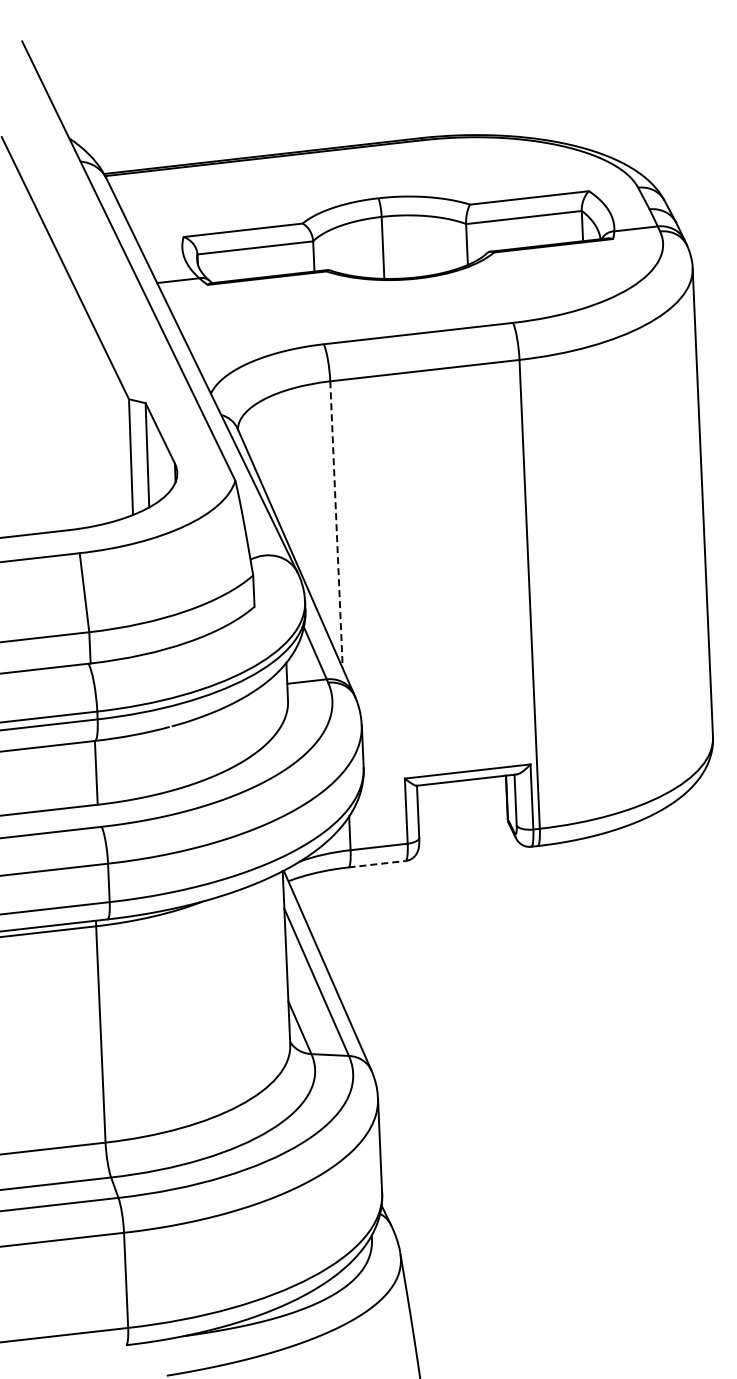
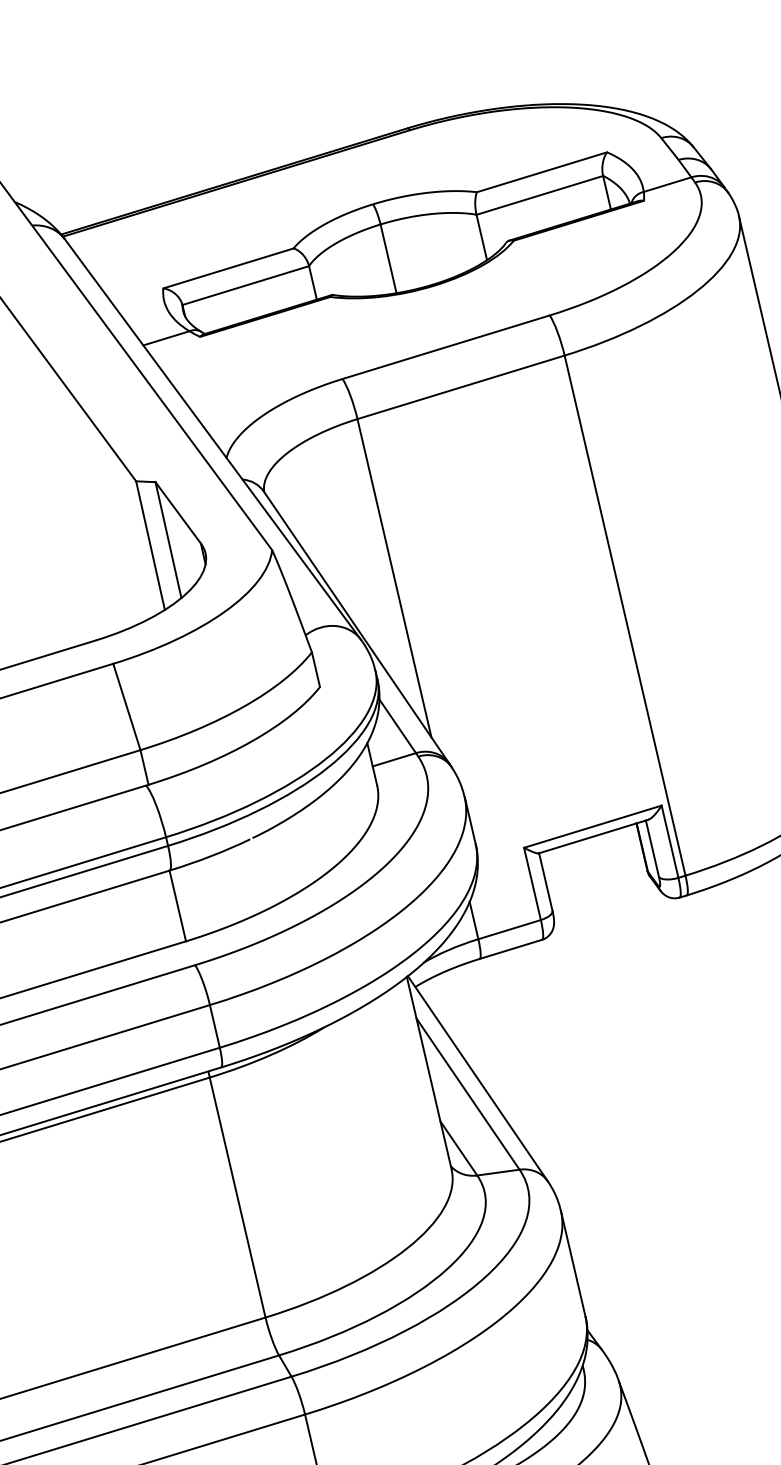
line: (336, 524) -> (394, 577), dashed -> solid
line: (377, 864) -> (511, 949), dashed -> solid

